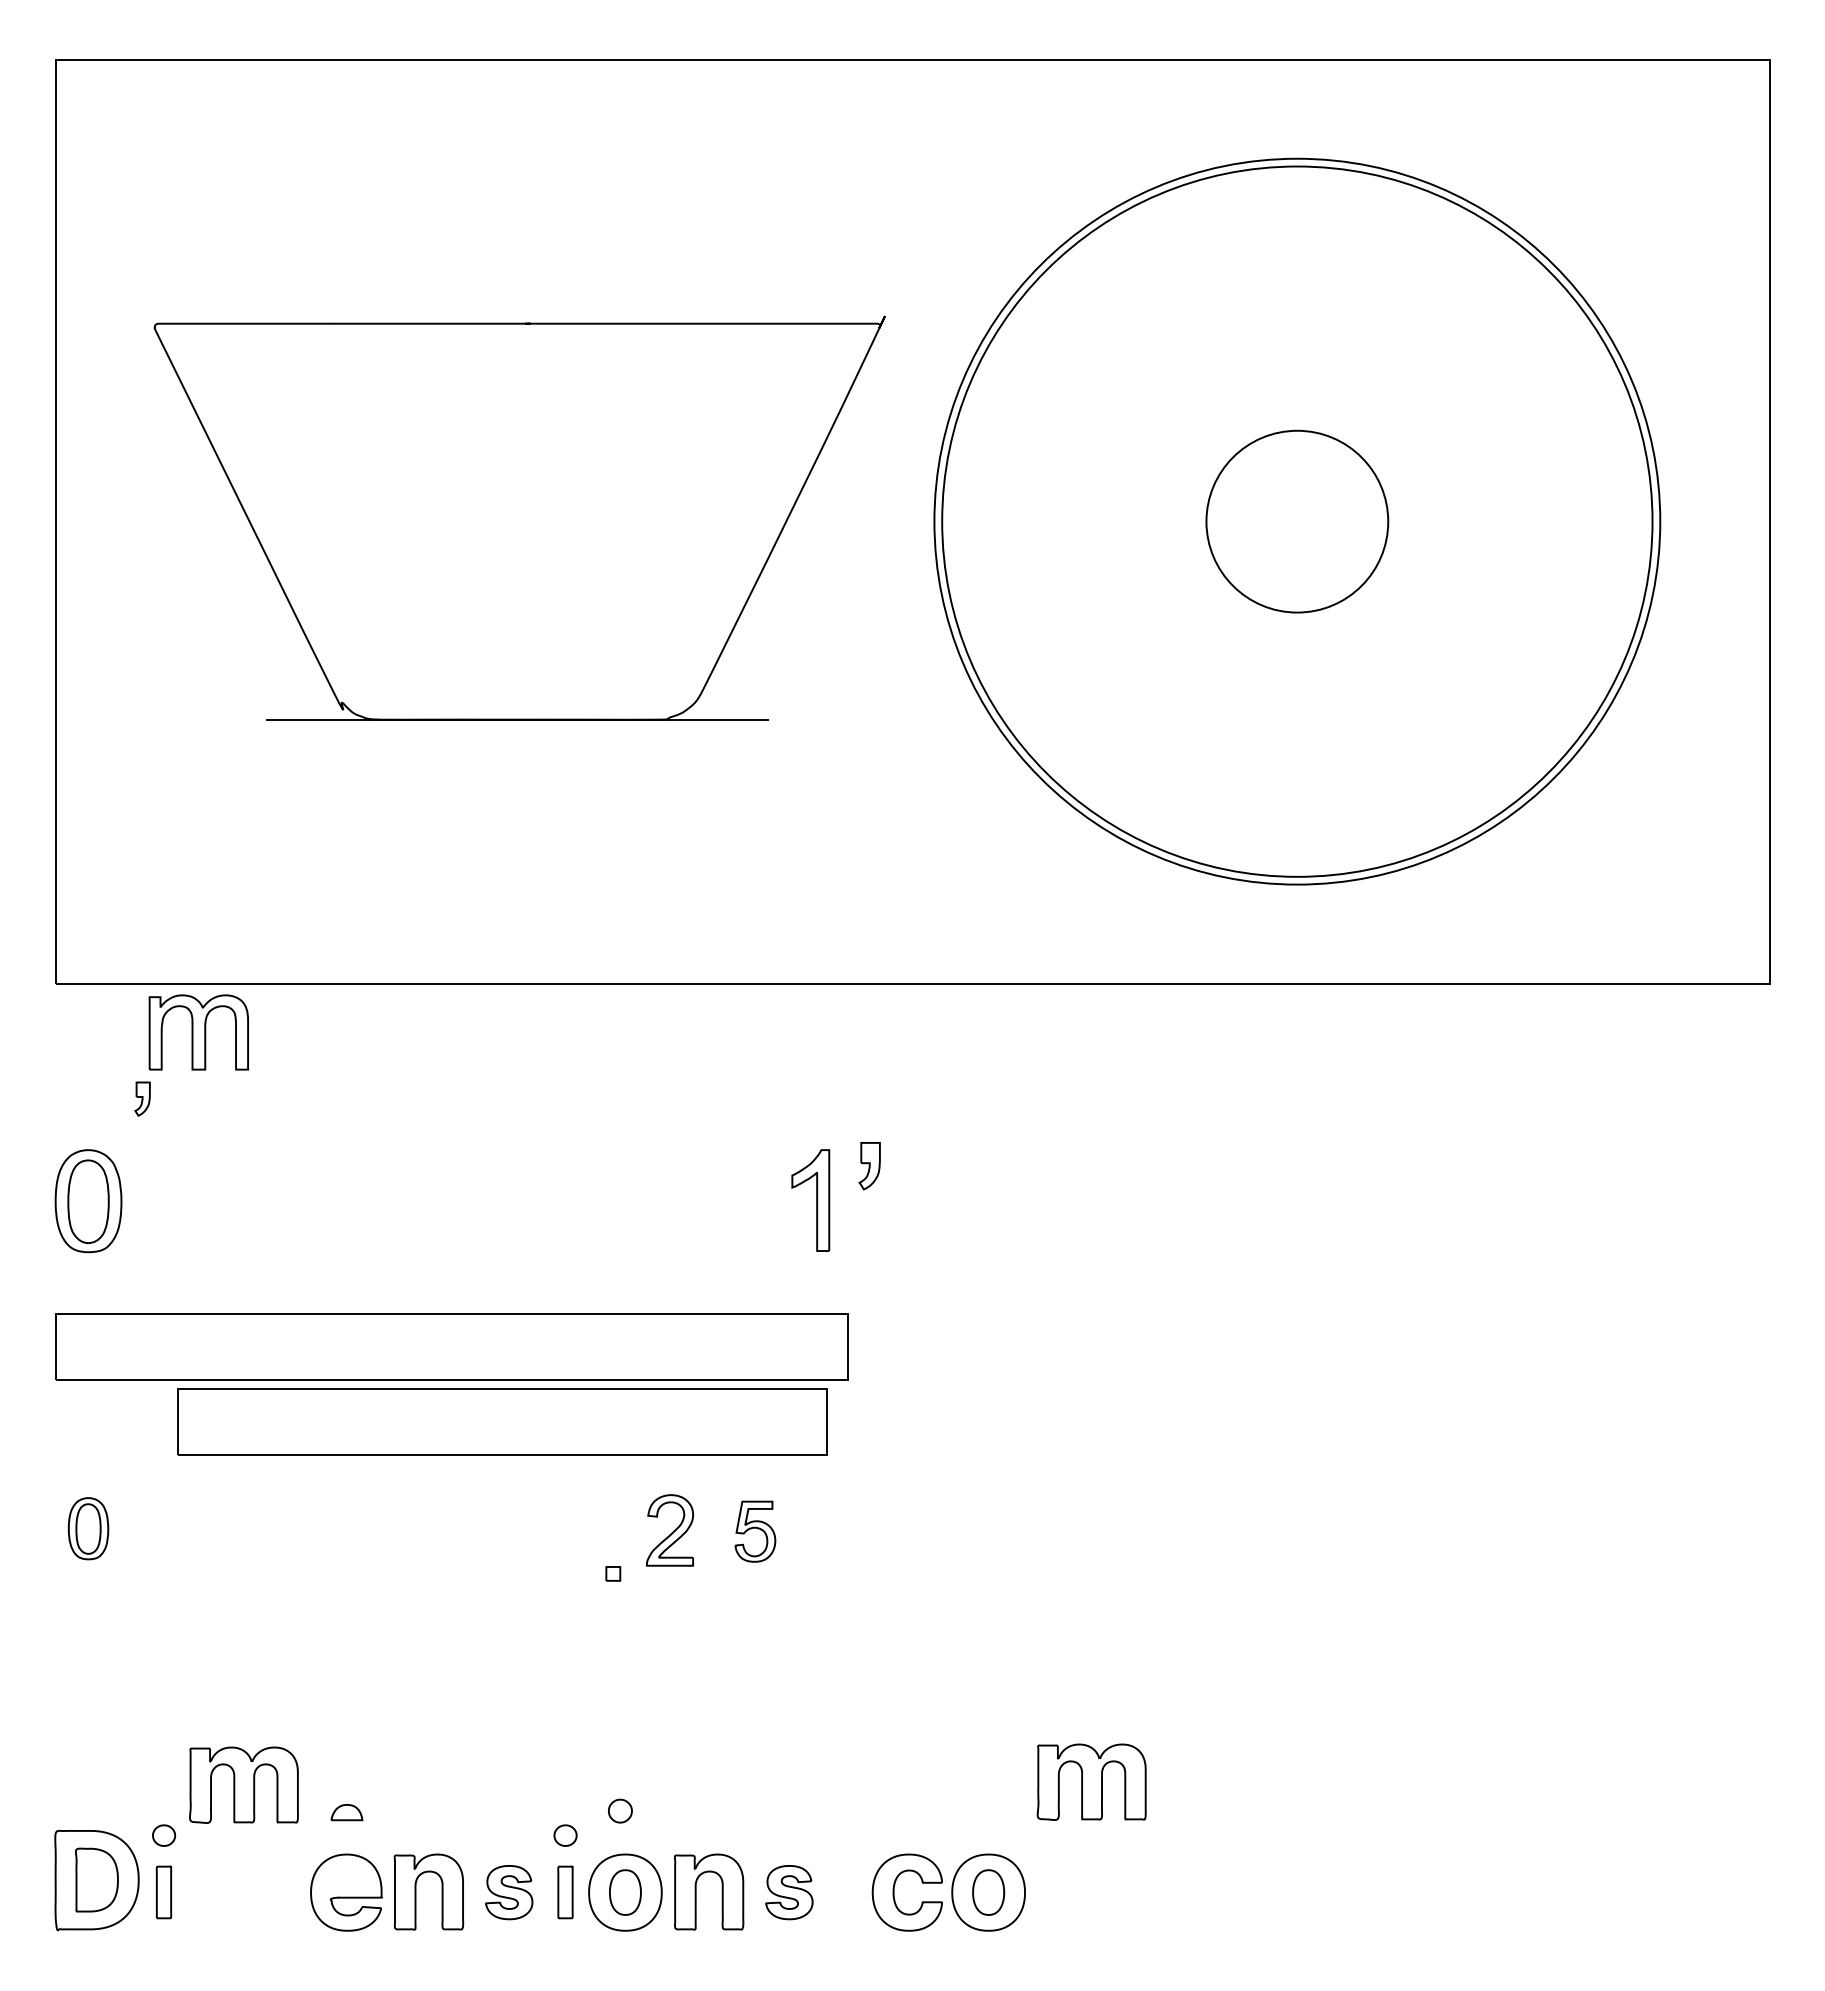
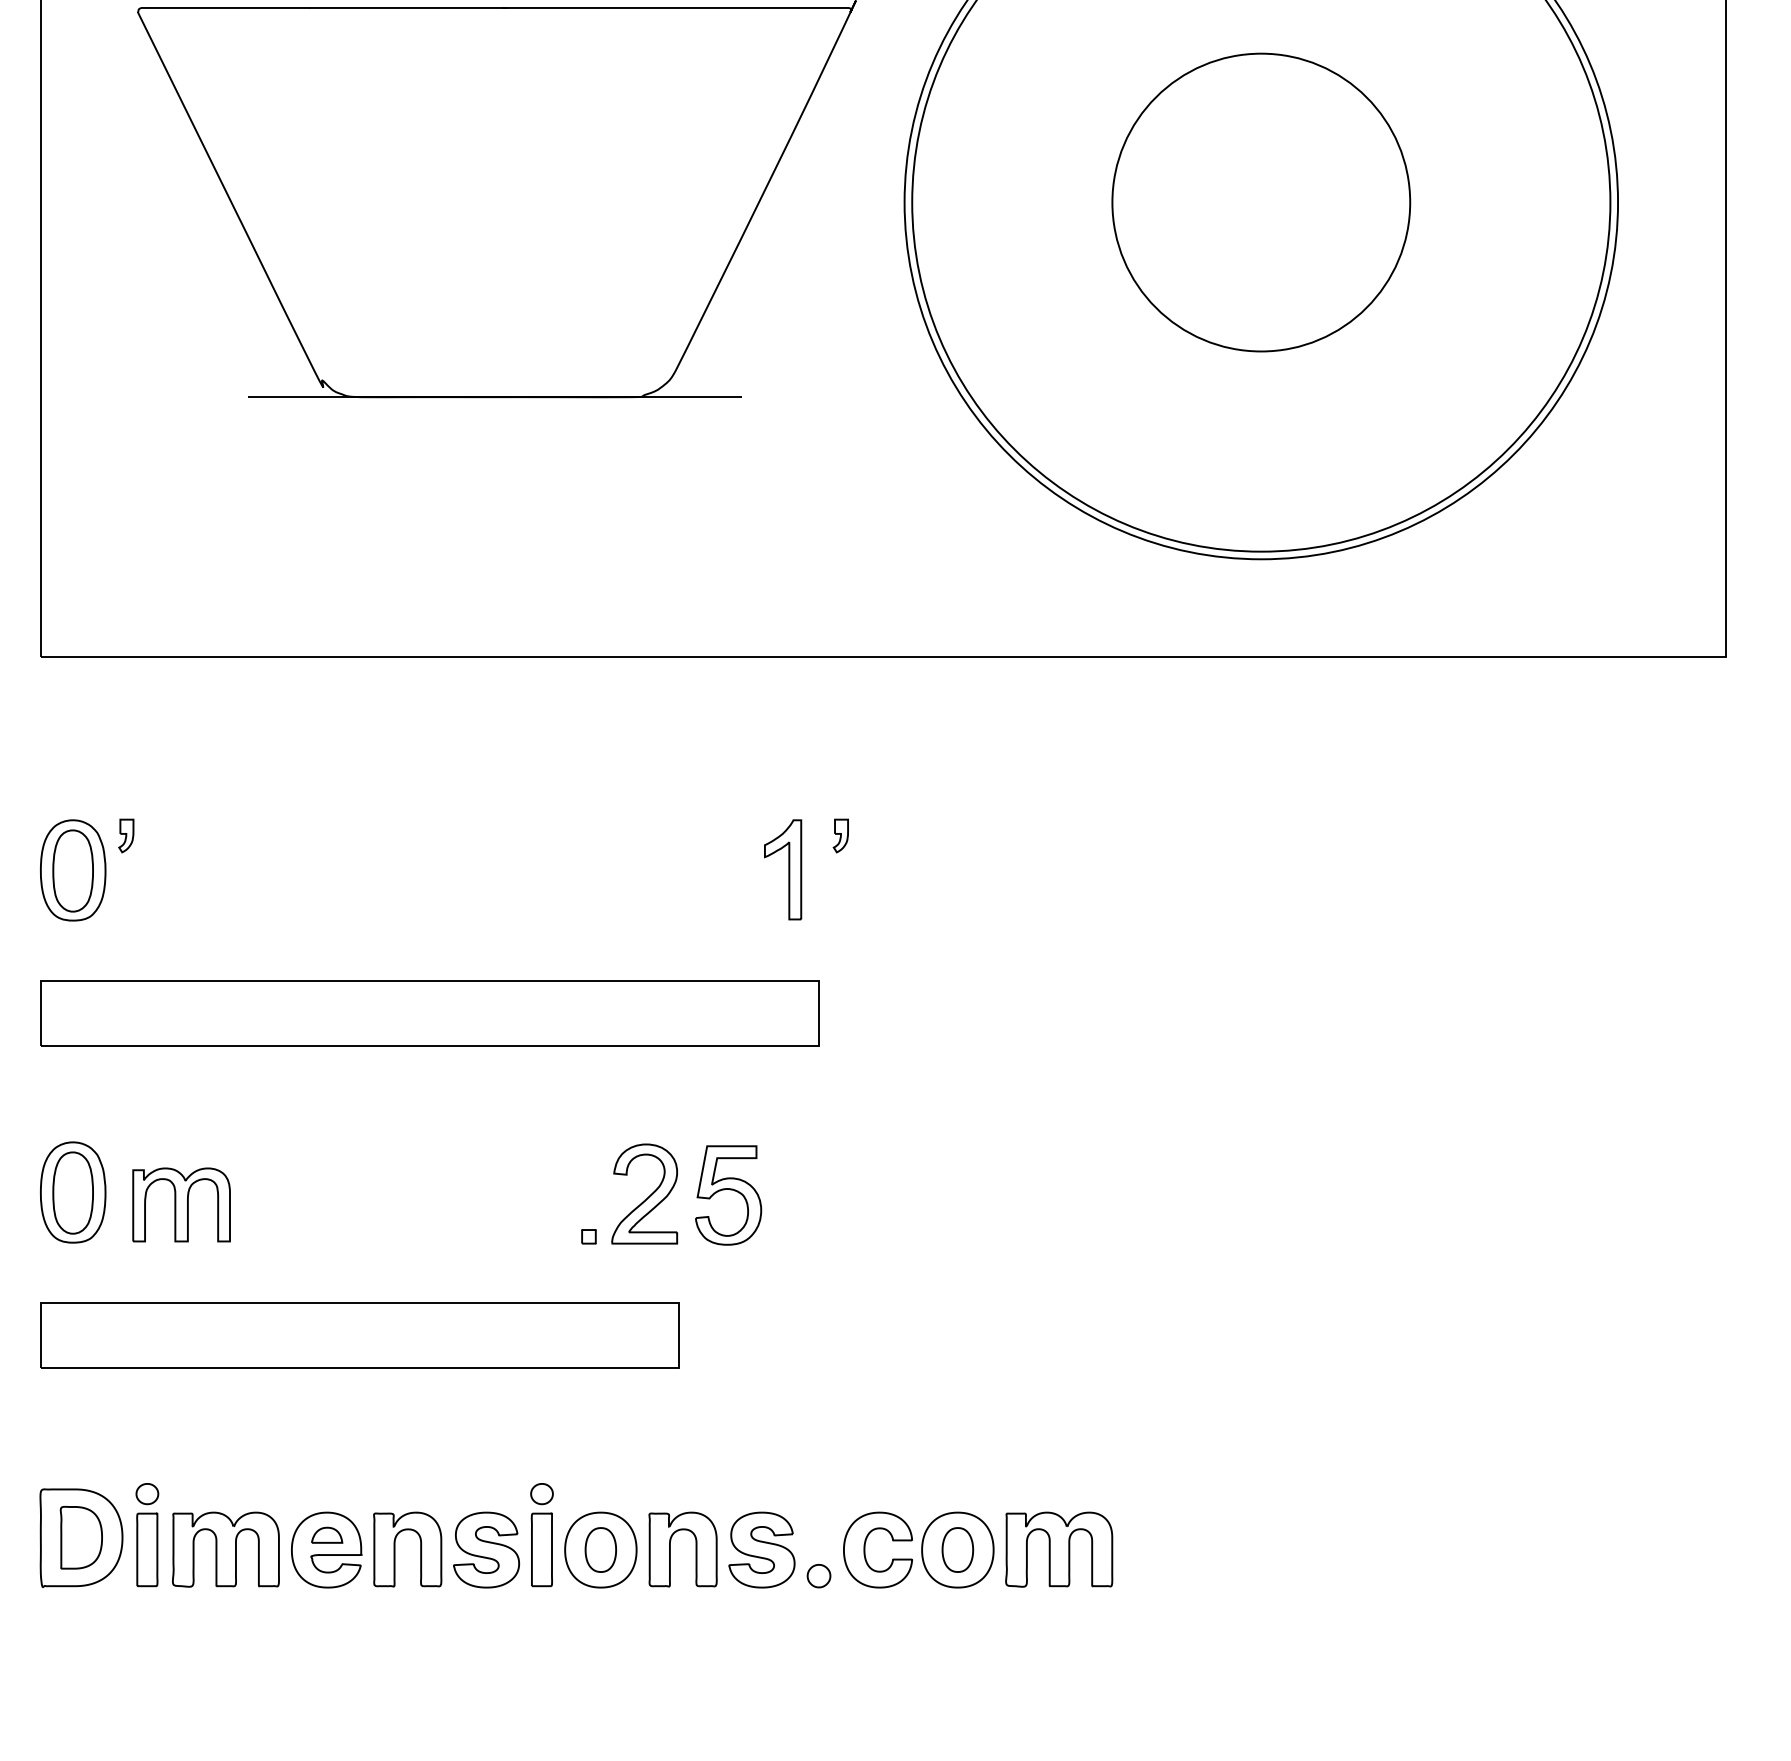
circle: (1296, 521) -> (1260, 202), size x1.67
part: (198, 1032) -> (181, 1204), moved
part: (142, 1098) -> (126, 835), moved
part: (869, 1165) -> (840, 835), size x0.71
part: (502, 1421) -> (360, 1334), moved
part: (88, 1528) -> (73, 1192), size x1.67
part: (669, 1530) -> (644, 1194), size x1.43
part: (755, 1531) -> (728, 1195), size x1.67
part: (1091, 1781) -> (1058, 1548), moved
part: (243, 1784) -> (225, 1548), moved
part: (620, 1810) -> (819, 1575), moved
part: (346, 1812) -> (326, 1535), moved
part: (163, 1892) -> (146, 1549), size x1.43
part: (509, 1892) -> (486, 1549), size x1.43
part: (565, 1892) -> (541, 1549), size x1.43
part: (789, 1892) -> (762, 1549), size x1.43

